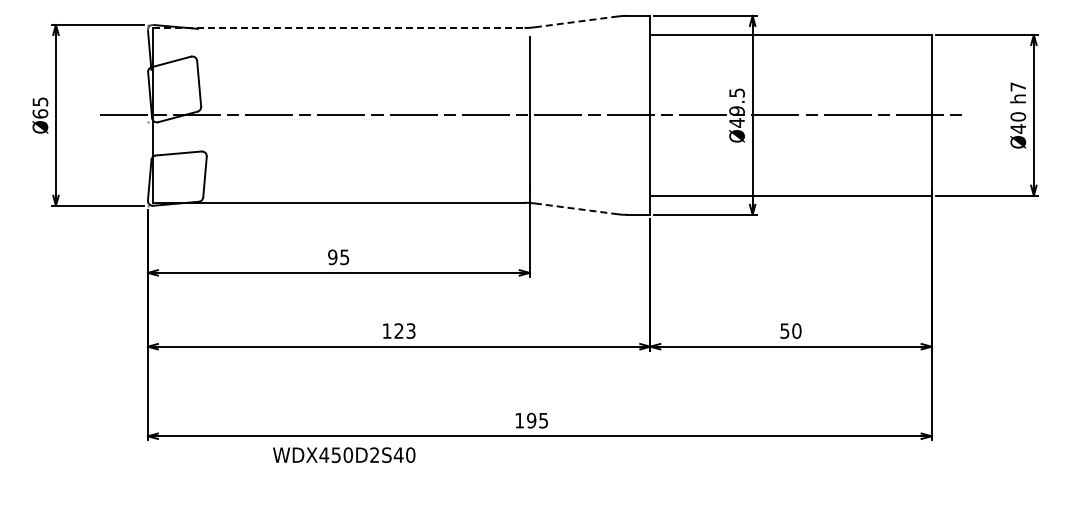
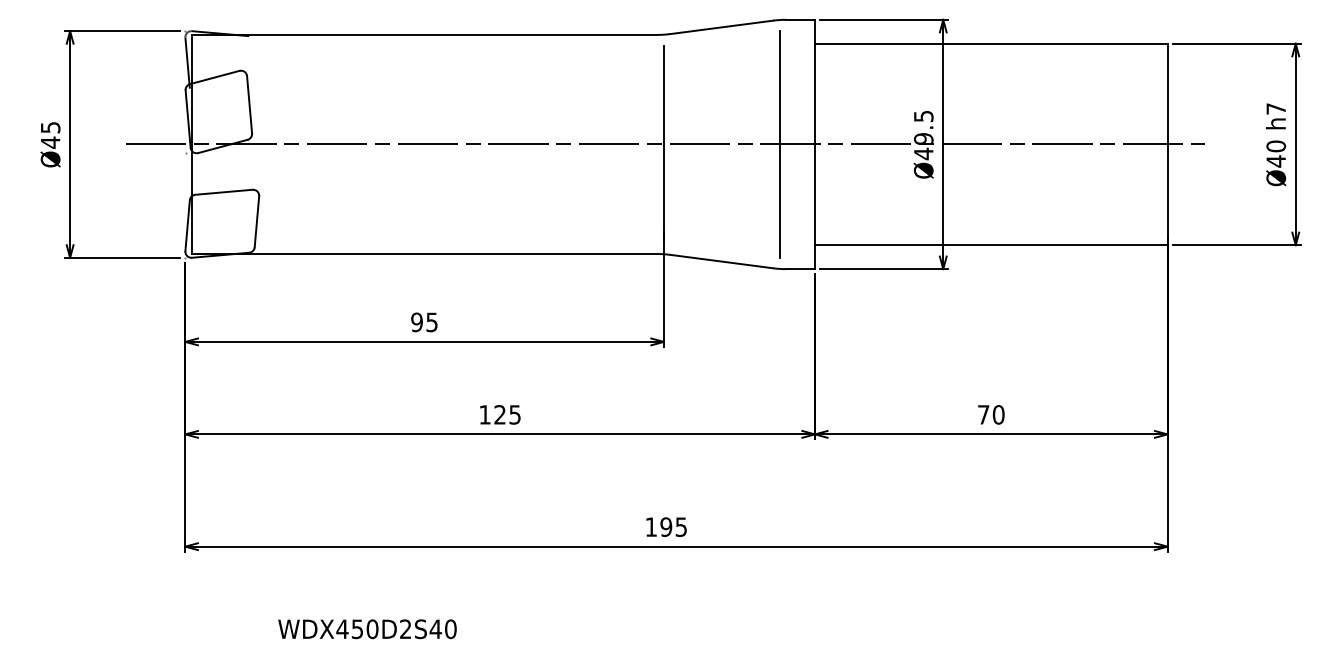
line: (576, 21) -> (722, 26), dashed -> solid
line: (338, 27) -> (424, 34), dashed -> solid
text: (40, 113) -> (50, 142), Ø65 -> Ø45
line: (622, 115) -> (780, 144), added
line: (576, 208) -> (722, 261), dashed -> solid
text: (411, 330) -> (515, 414), 123 -> 125
text: (784, 330) -> (983, 414), 50 -> 70
text: (344, 454) -> (367, 628), moved

